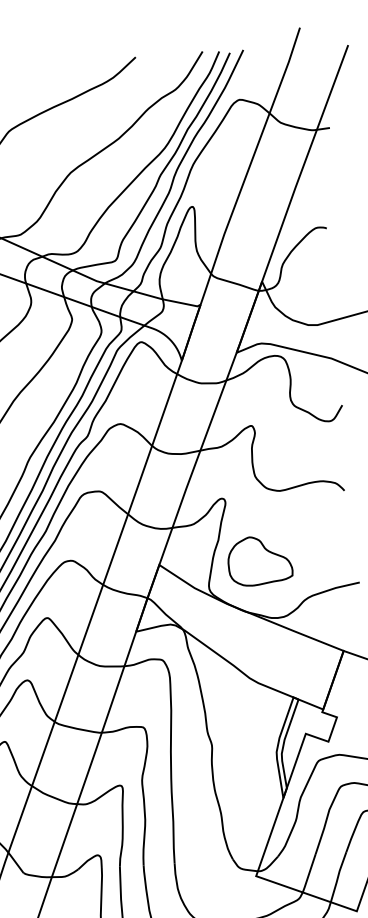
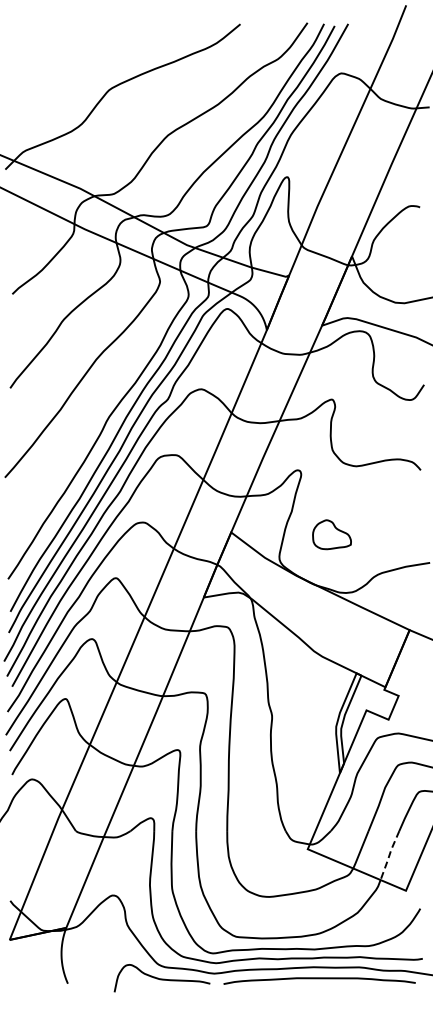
part: (259, 560) -> (331, 534), size x0.6
line: (338, 878) -> (389, 856), solid -> dashed

